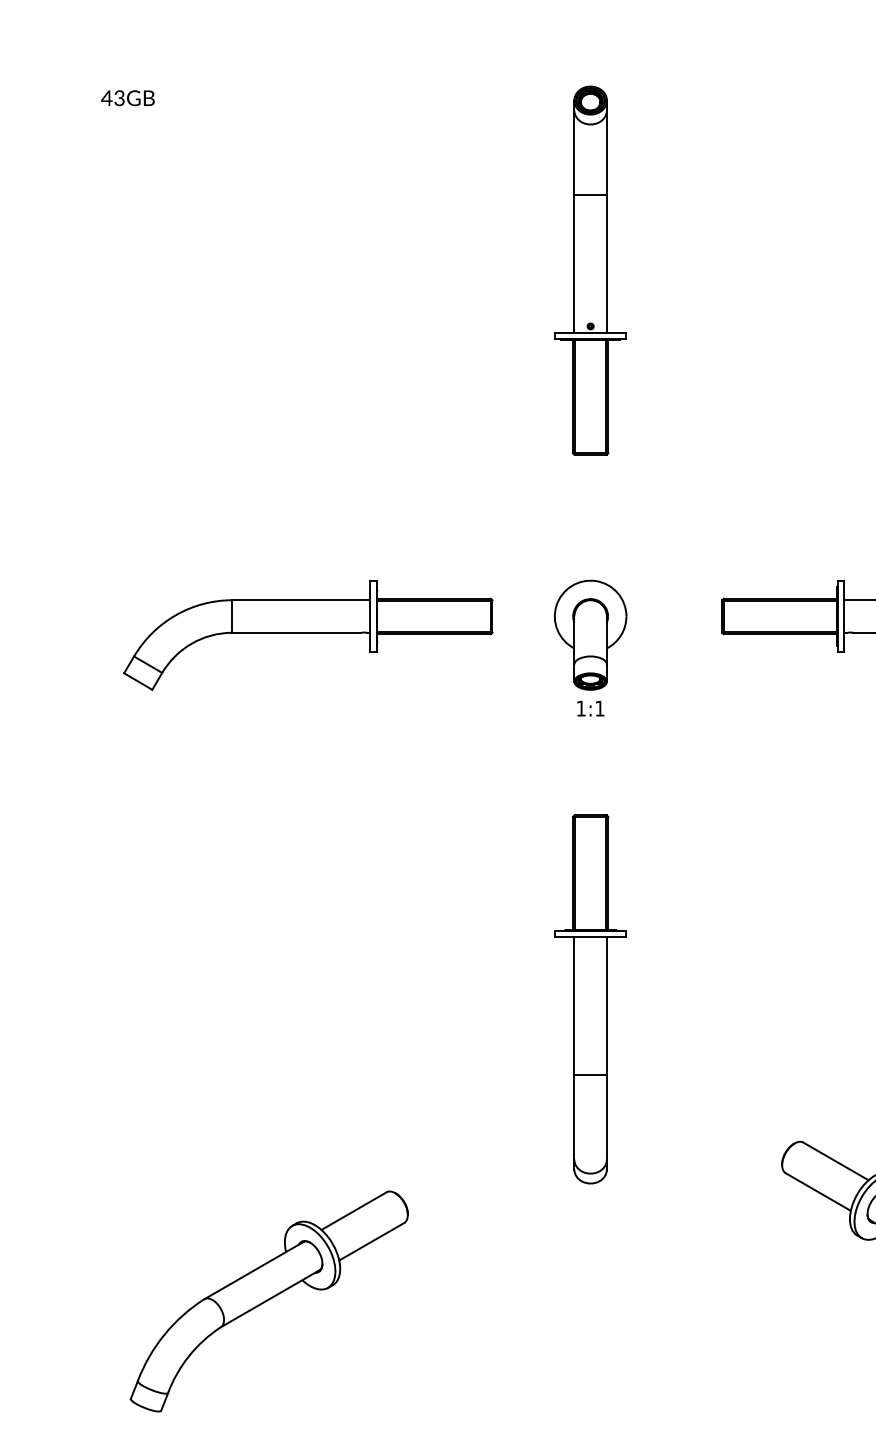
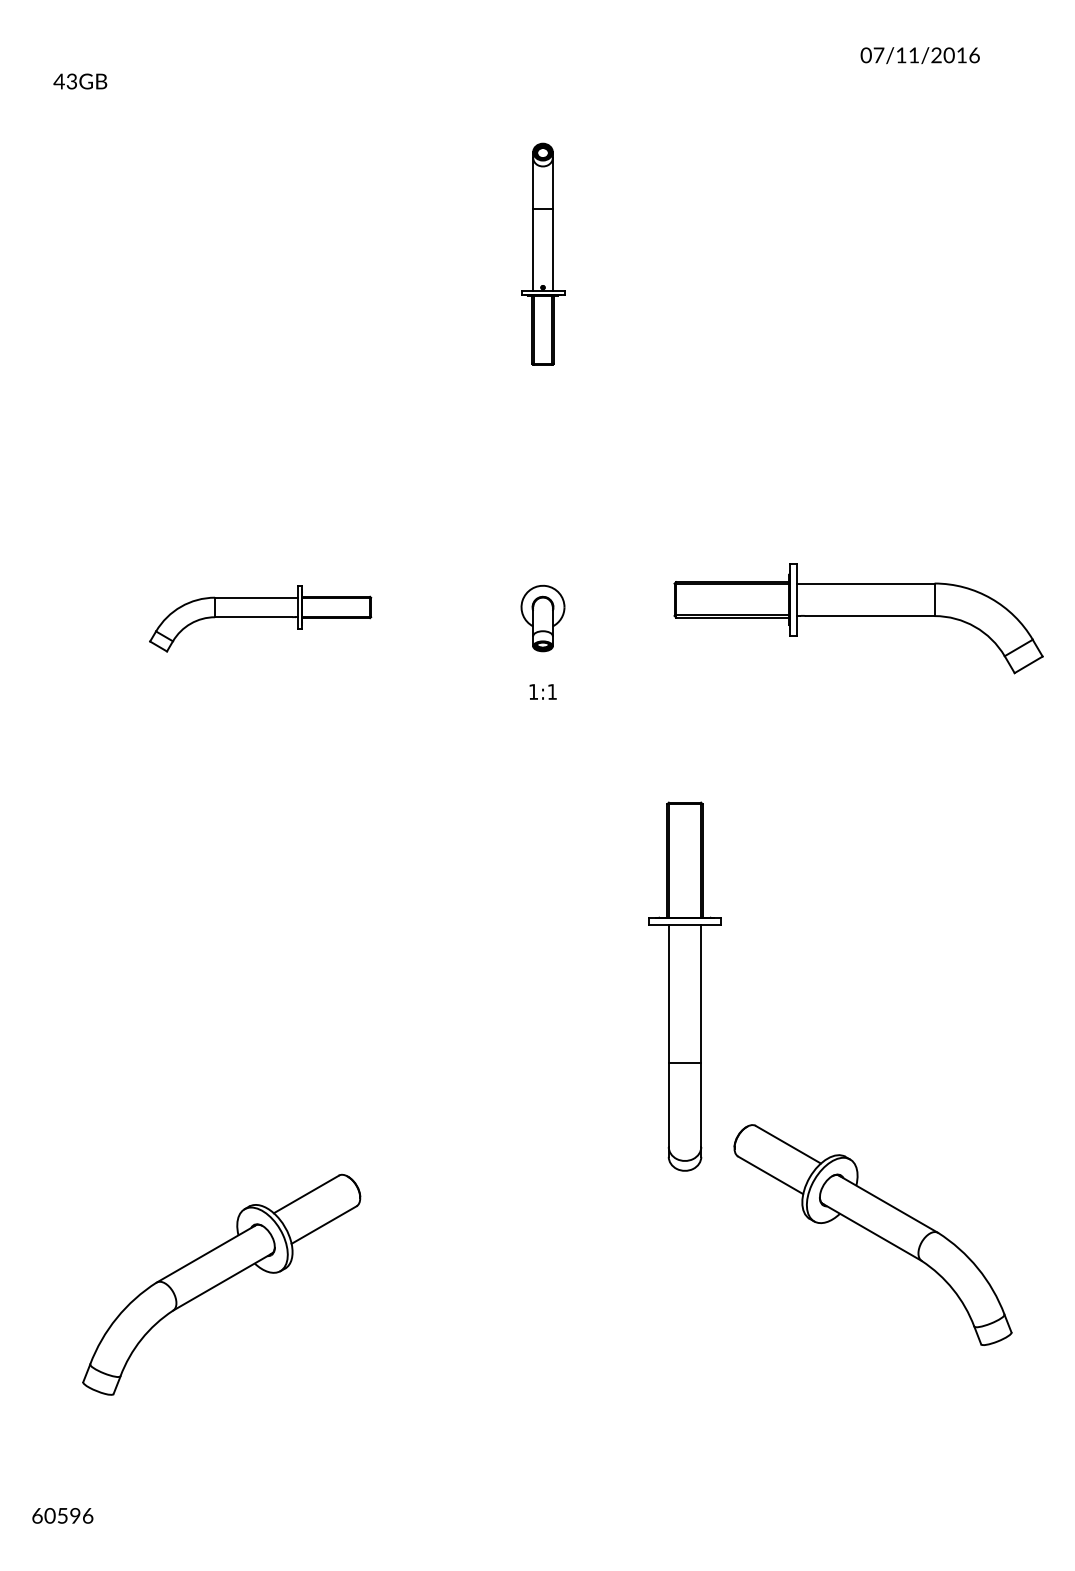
part: (590, 271) -> (542, 254), size x0.6
part: (308, 635) -> (260, 618), size x0.6
part: (590, 635) -> (542, 618), size x0.6
part: (590, 999) -> (684, 986), moved

